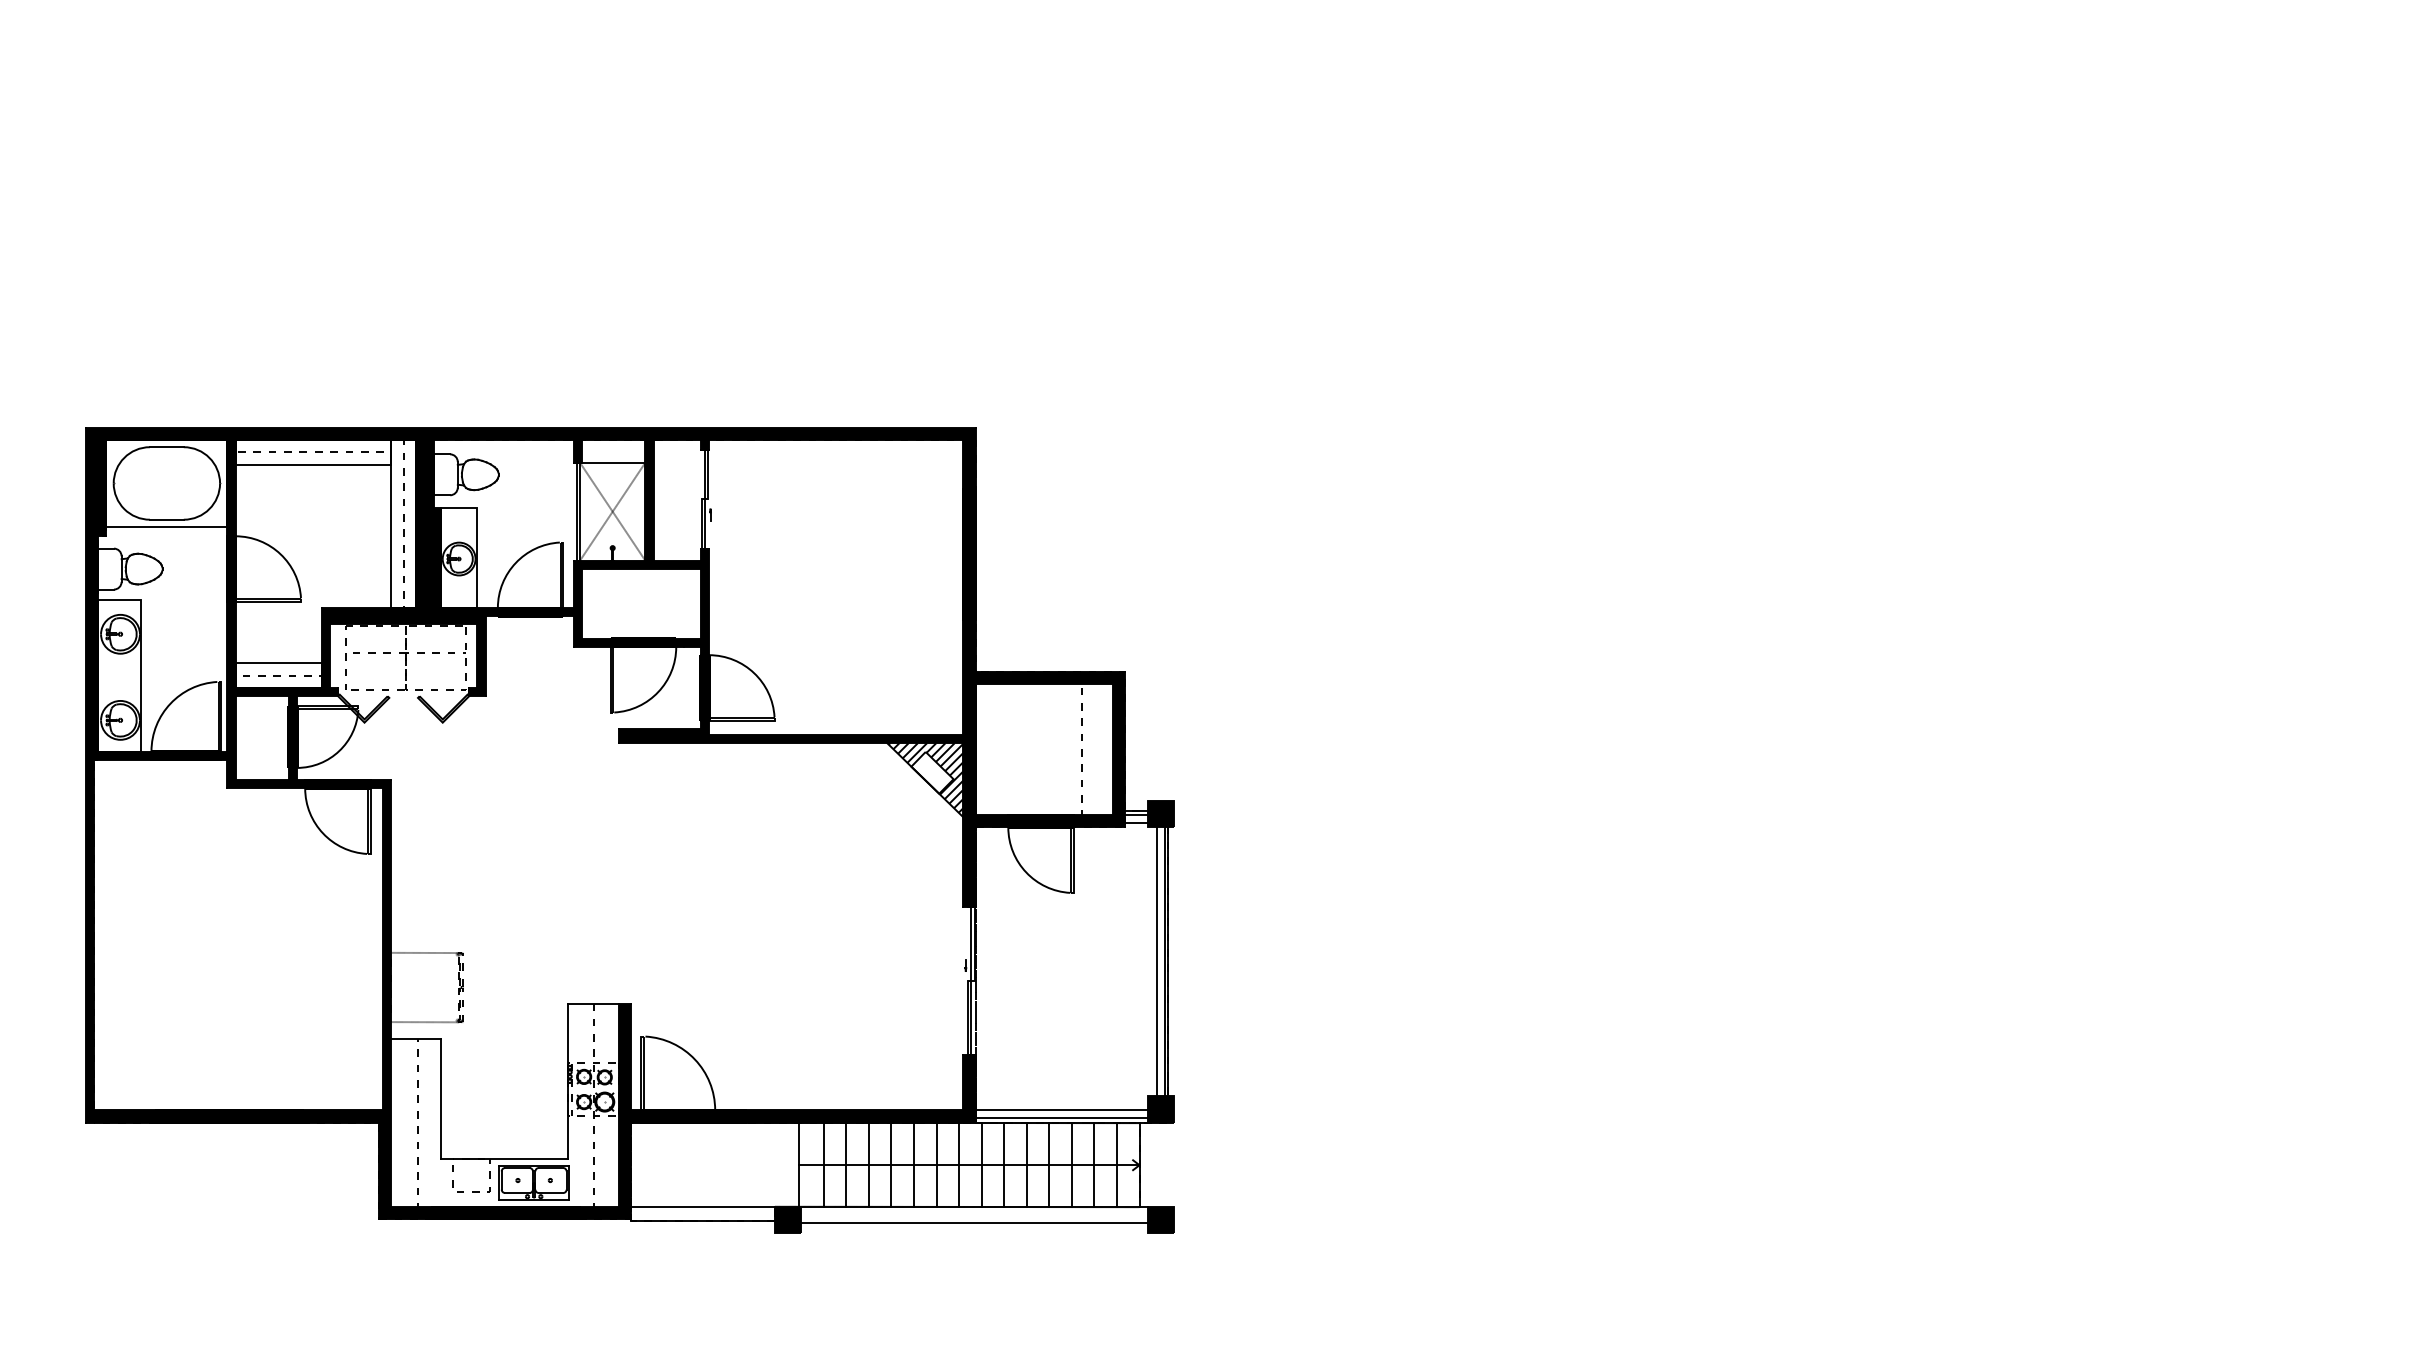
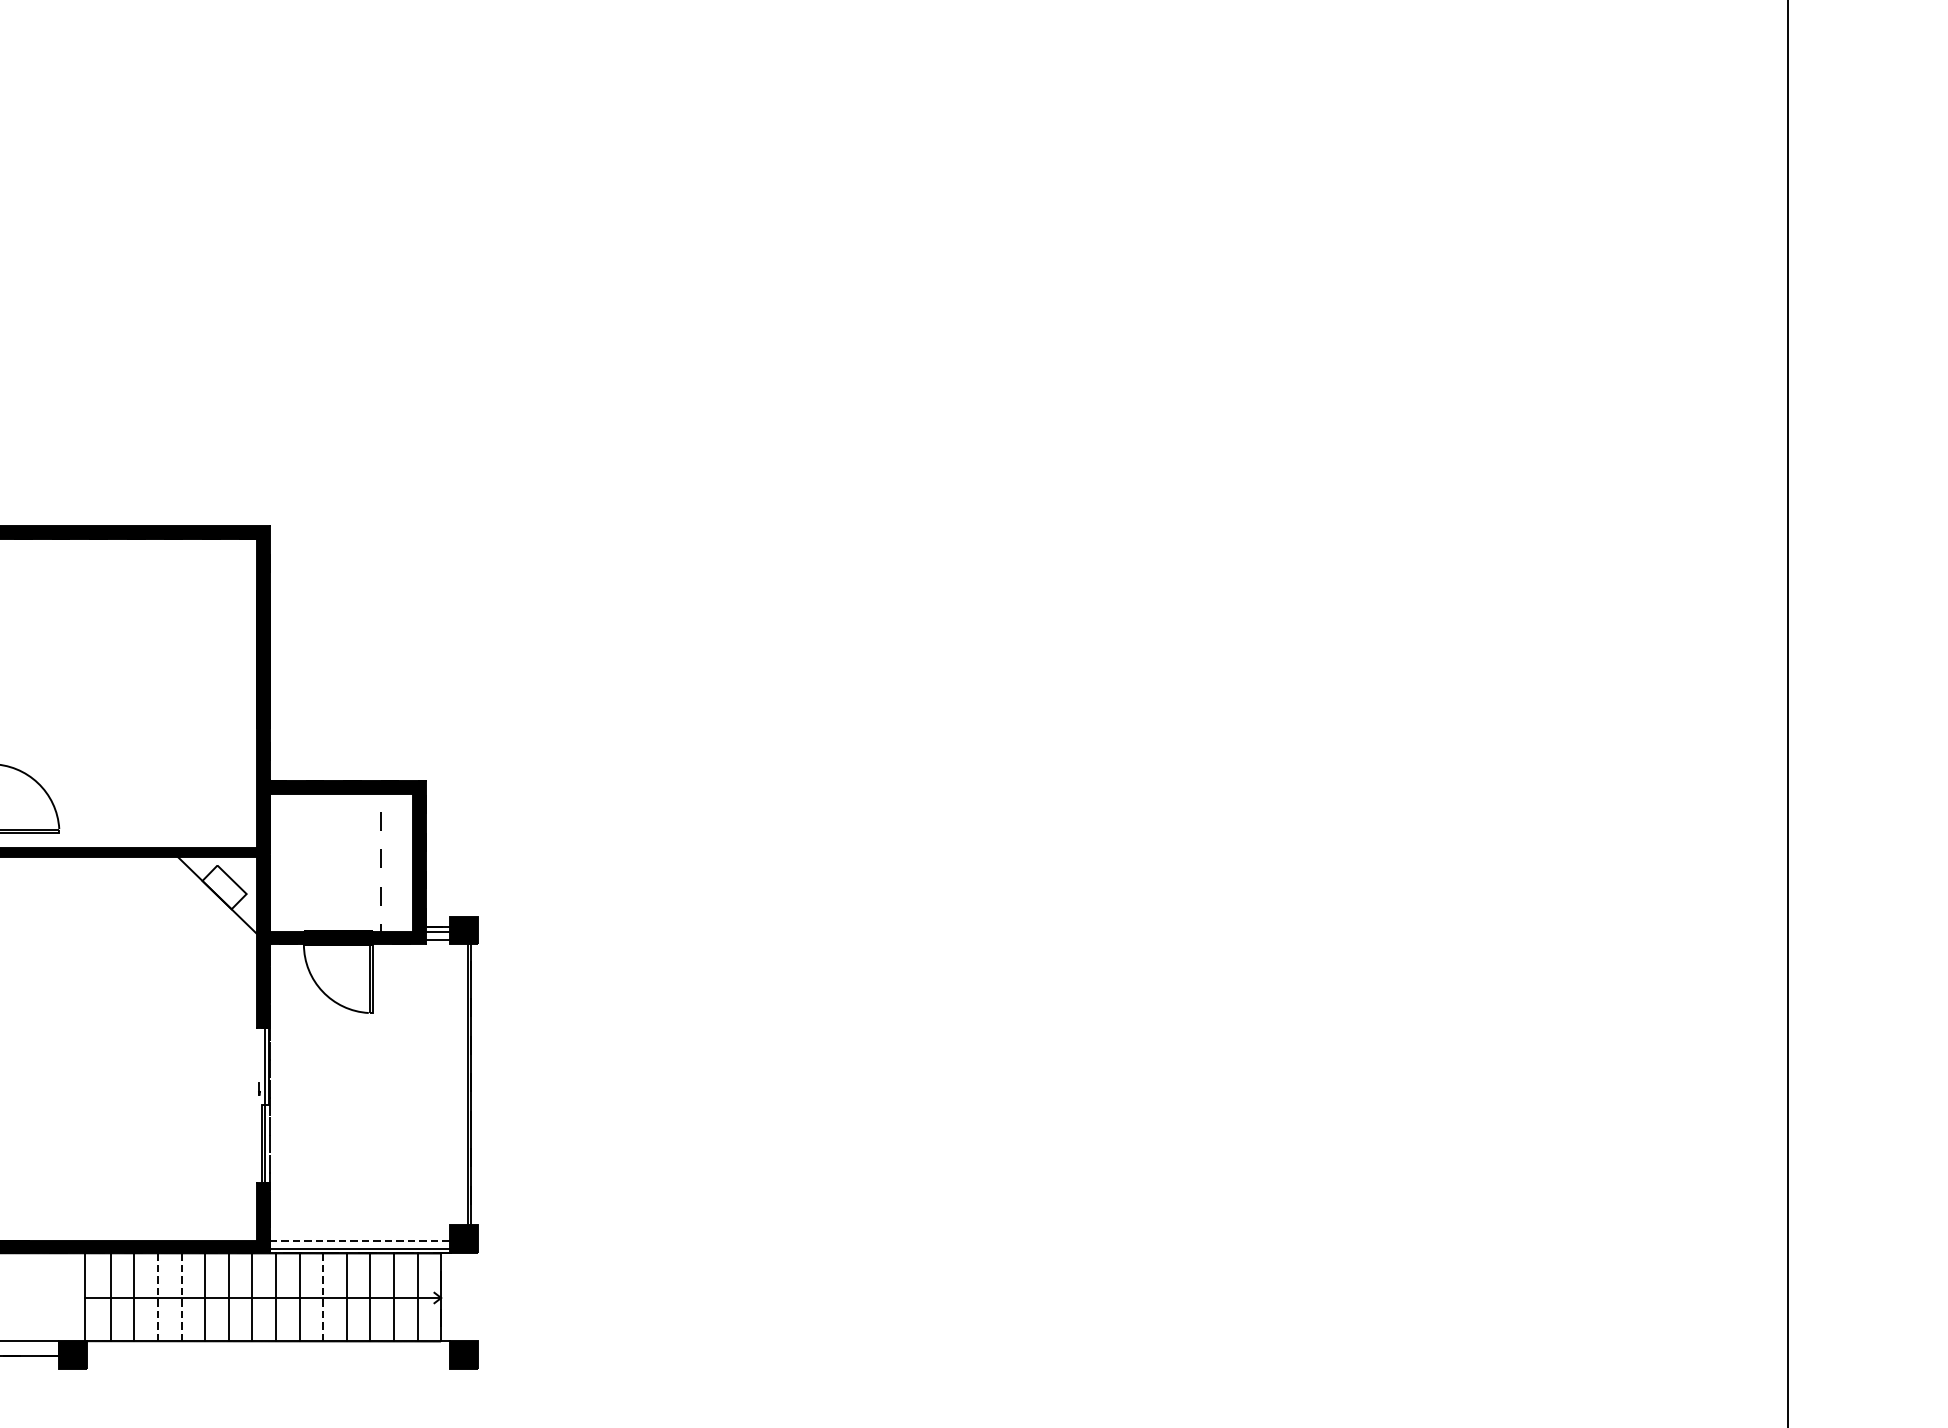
hatch: (925, 777) -> (217, 892), removed
line: (1156, 961) -> (459, 1084), removed
line: (1061, 1110) -> (359, 1240), solid -> dashed
line: (868, 1164) -> (157, 1297), solid -> dashed
line: (891, 1164) -> (181, 1297), solid -> dashed
line: (1026, 1164) -> (322, 1297), solid -> dashed
line: (974, 1223) -> (268, 1358), removed

